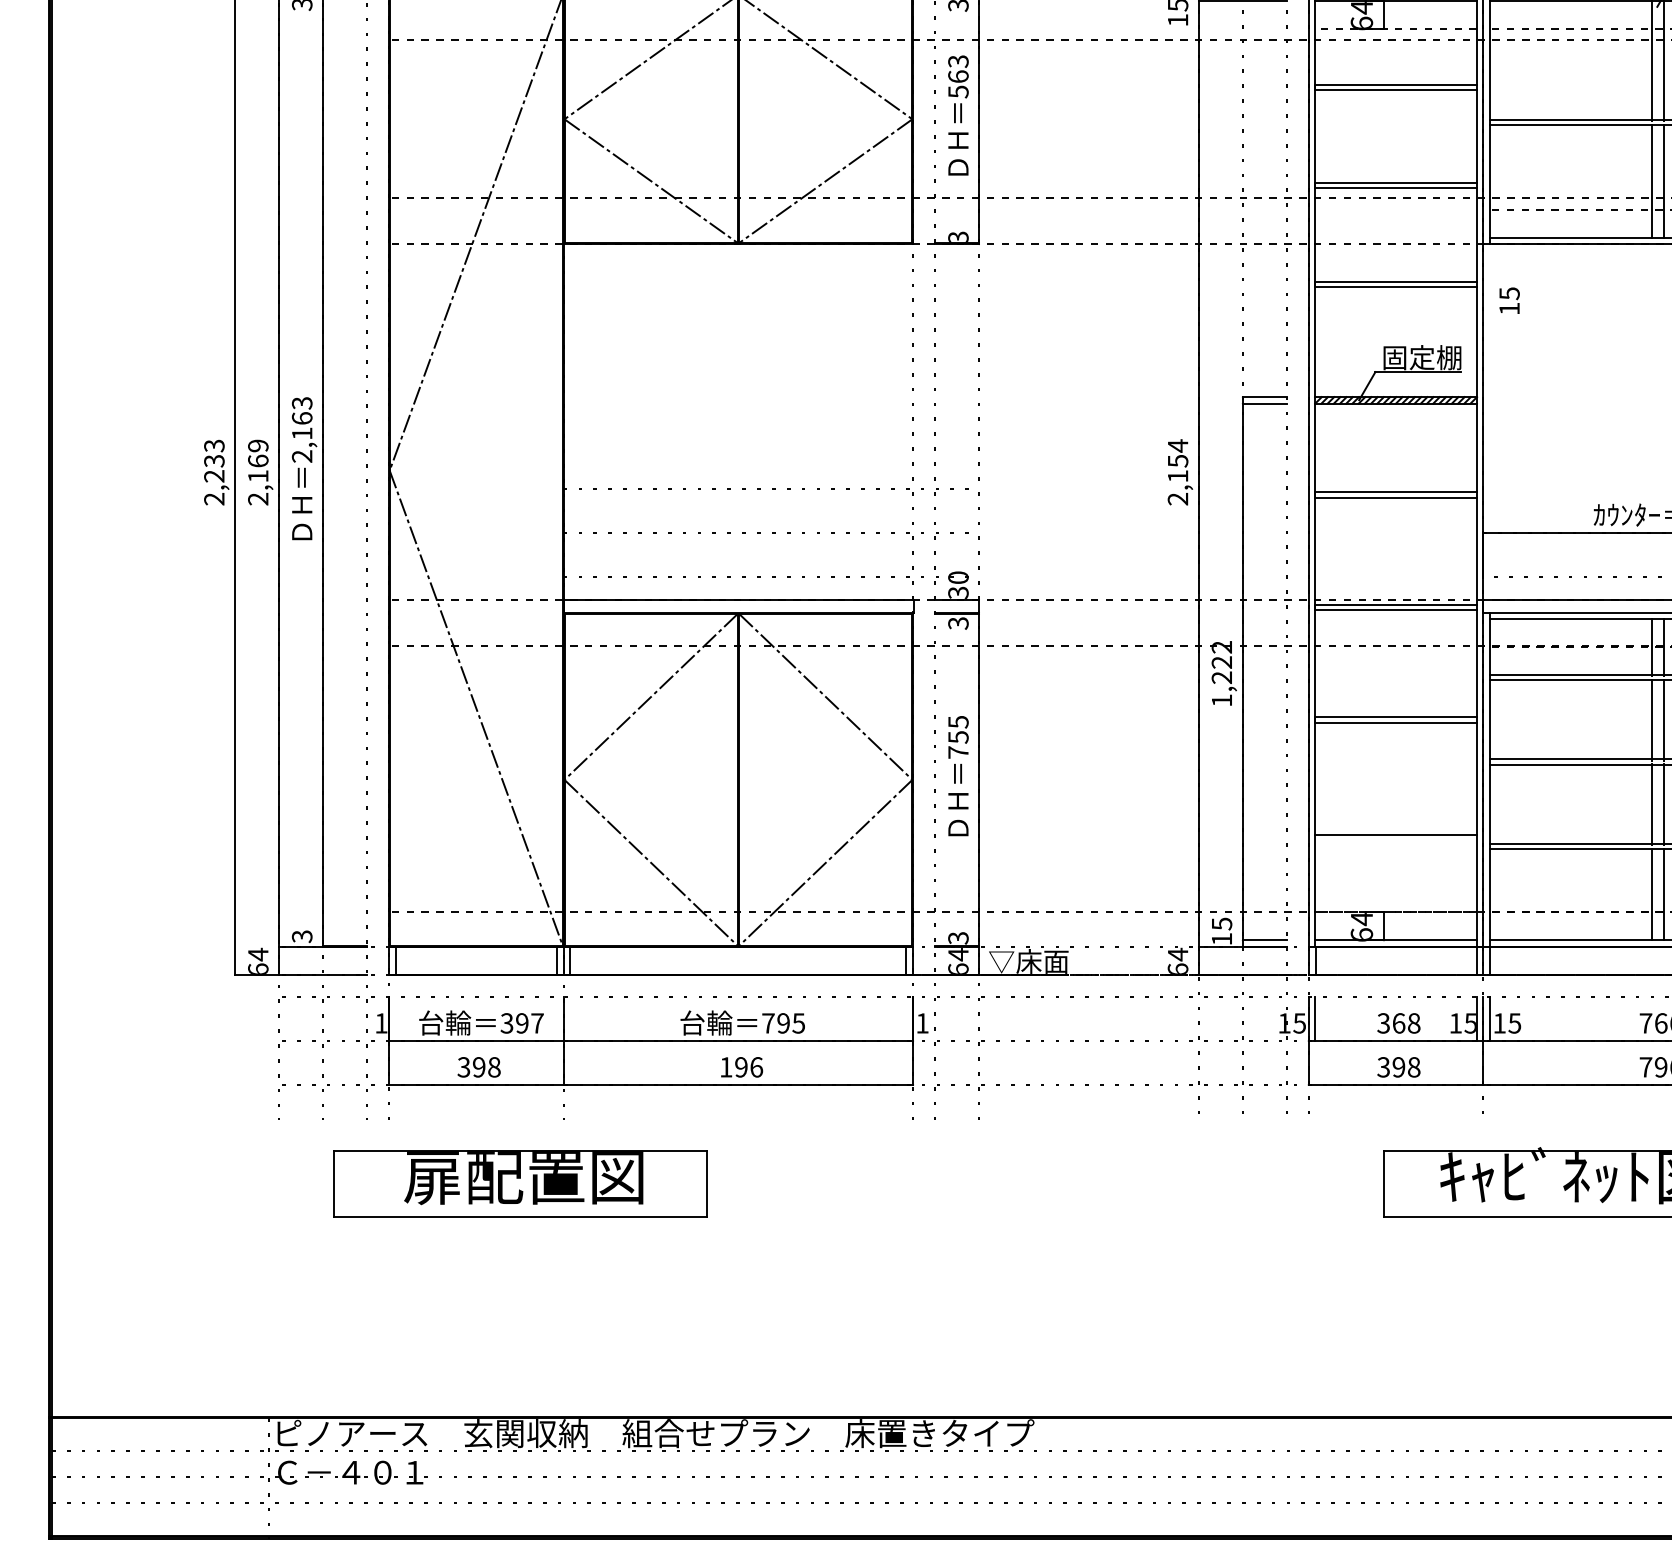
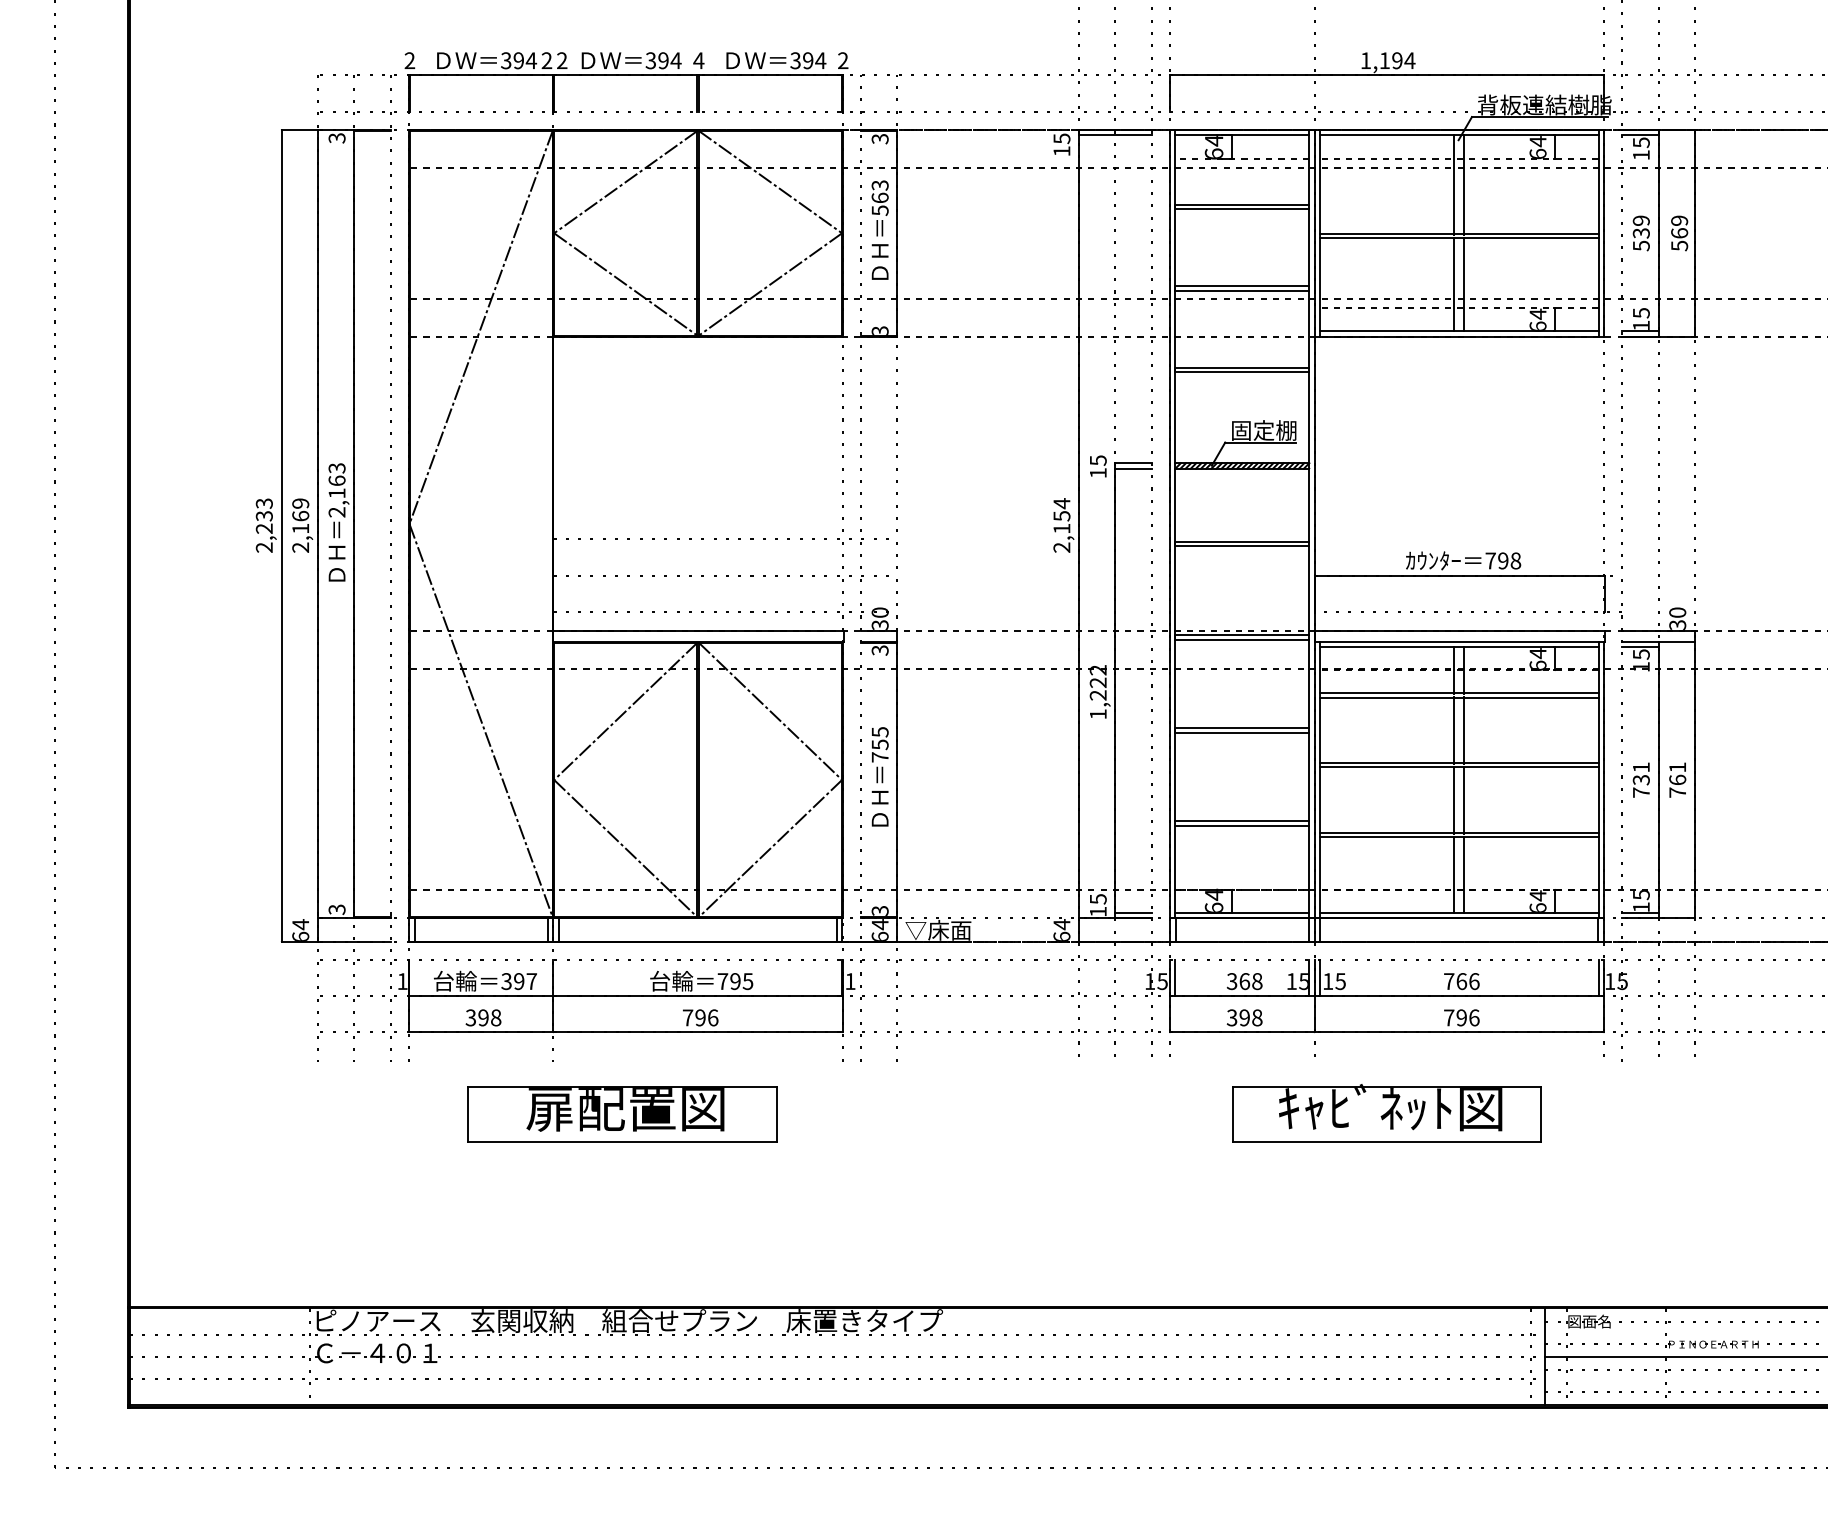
text: (1509, 300) -> (1098, 466), moved
line: (1396, 830) -> (1242, 821), added
text: (725, 1066) -> (687, 1017), 196 -> 796
part: (520, 1184) -> (622, 1114), moved

